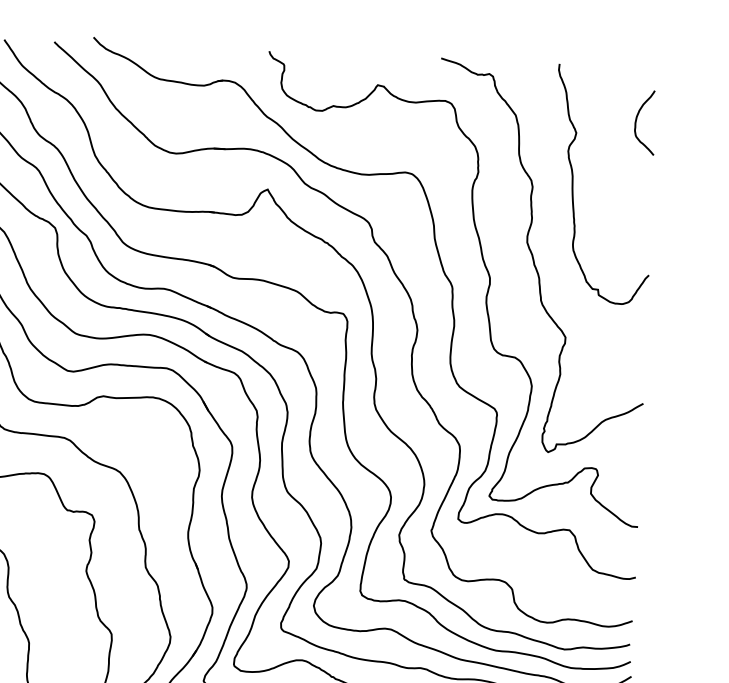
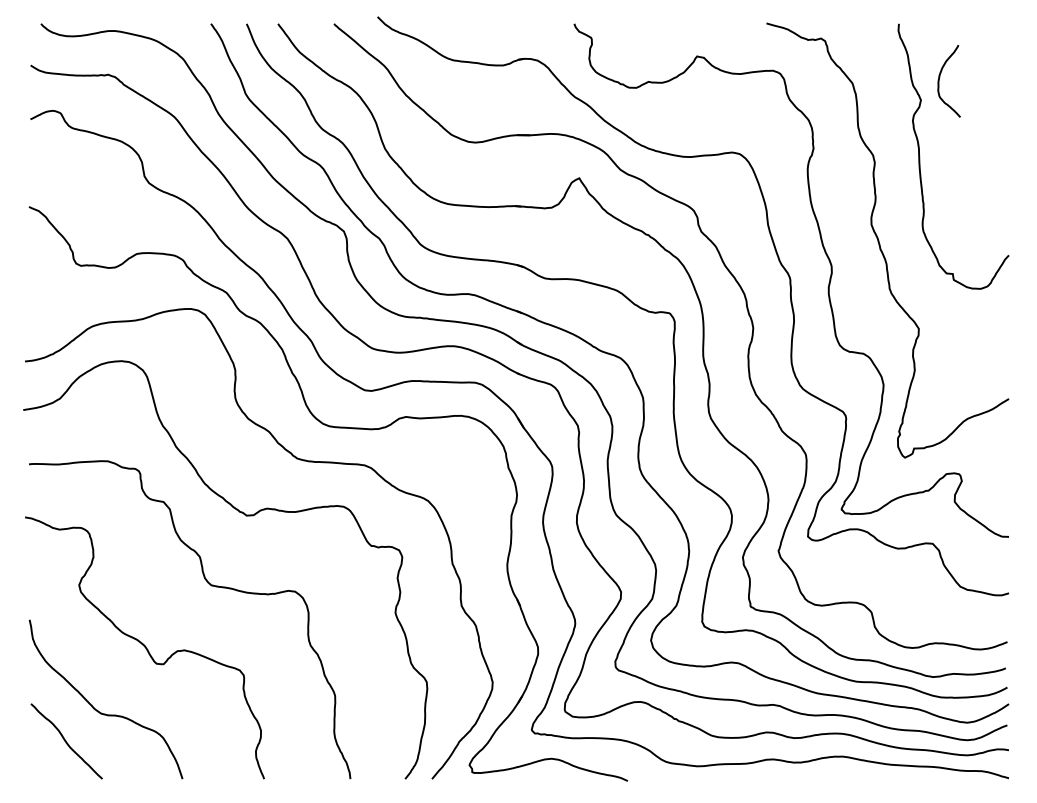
curve: (637, 118) -> (940, 77), moved

